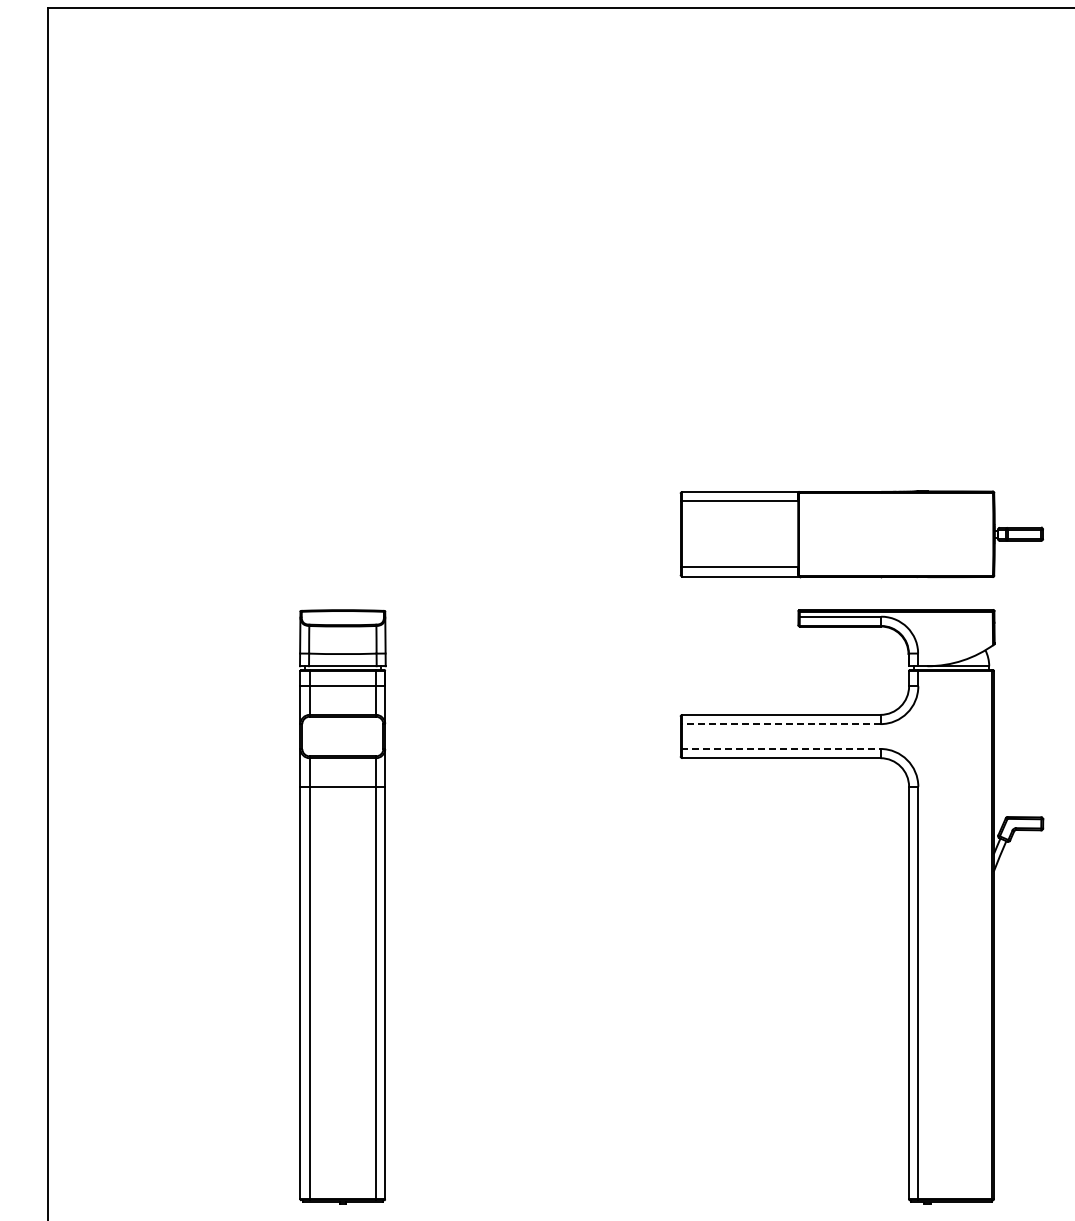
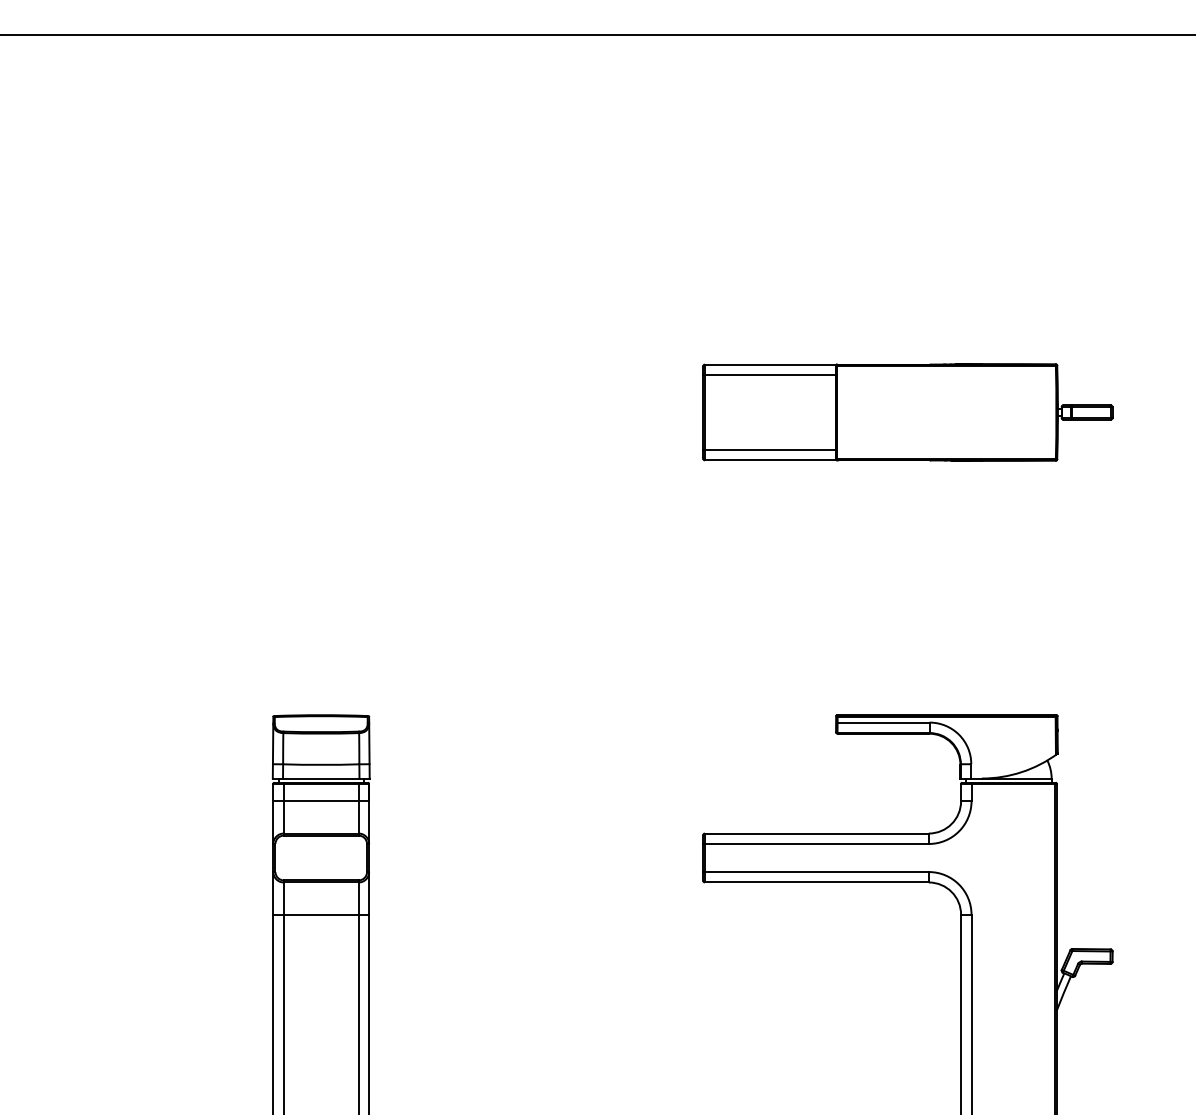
part: (861, 534) -> (907, 412), moved
line: (780, 724) -> (815, 844), dashed -> solid
line: (780, 748) -> (815, 871), dashed -> solid

